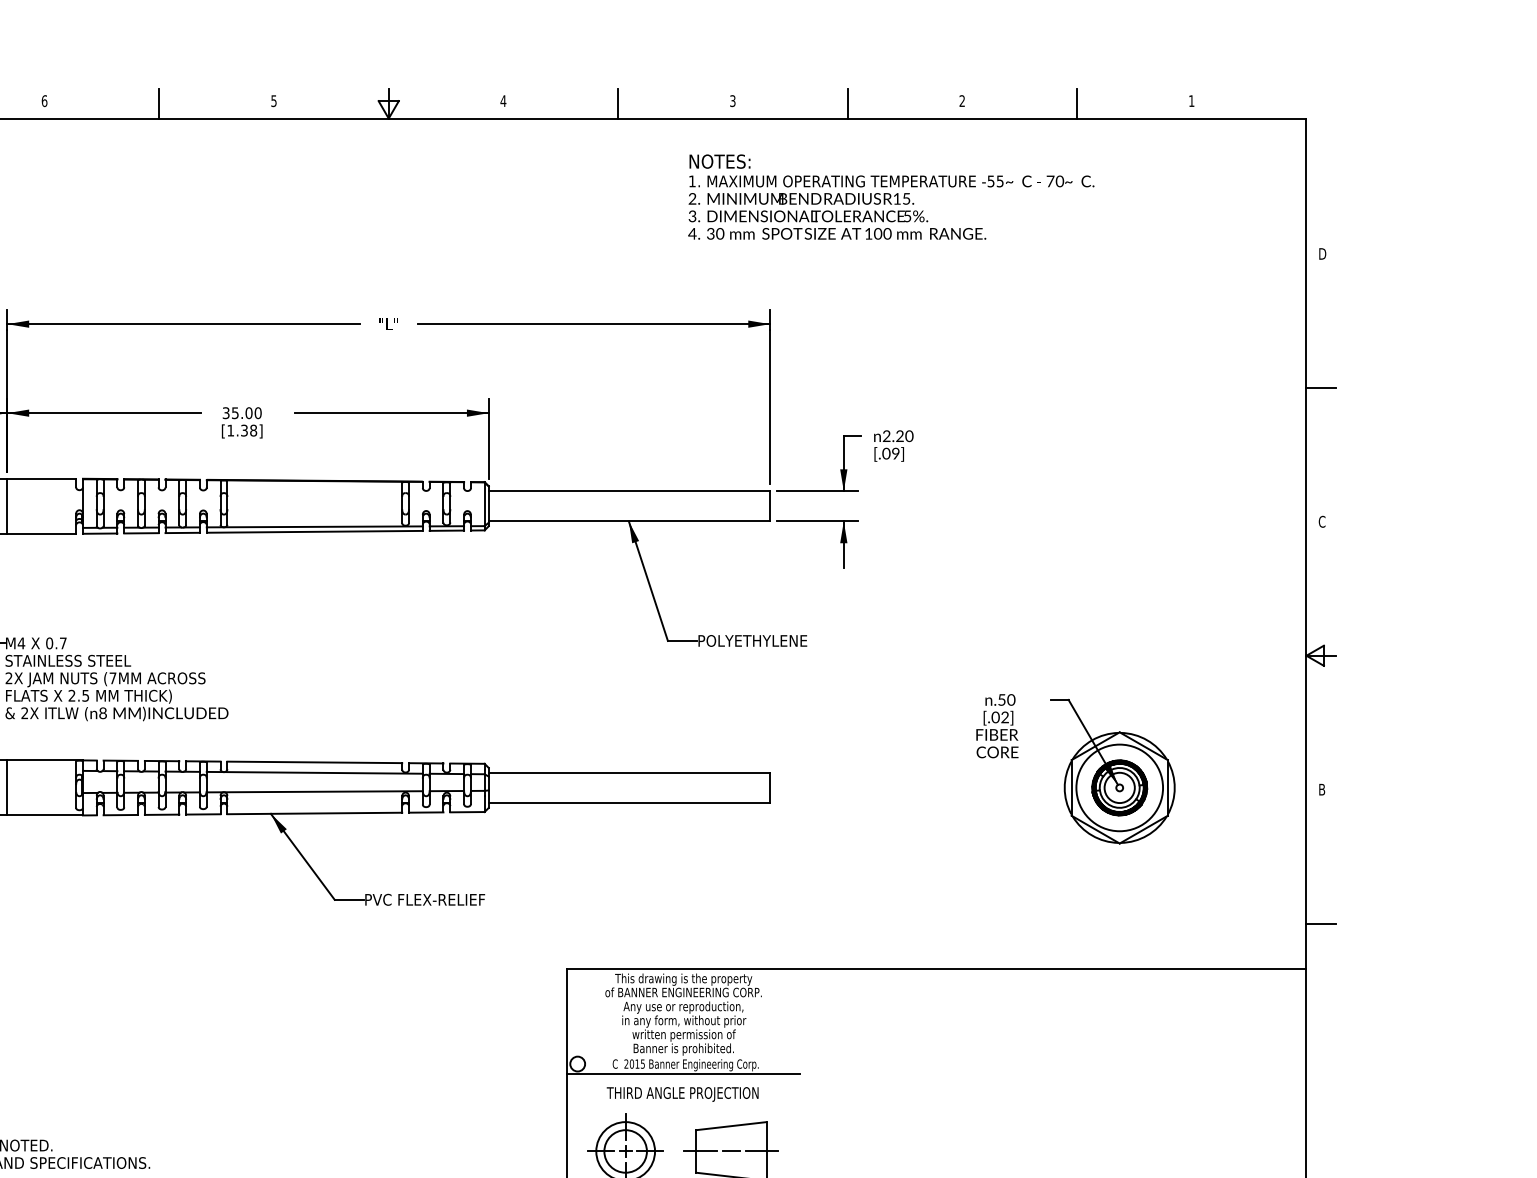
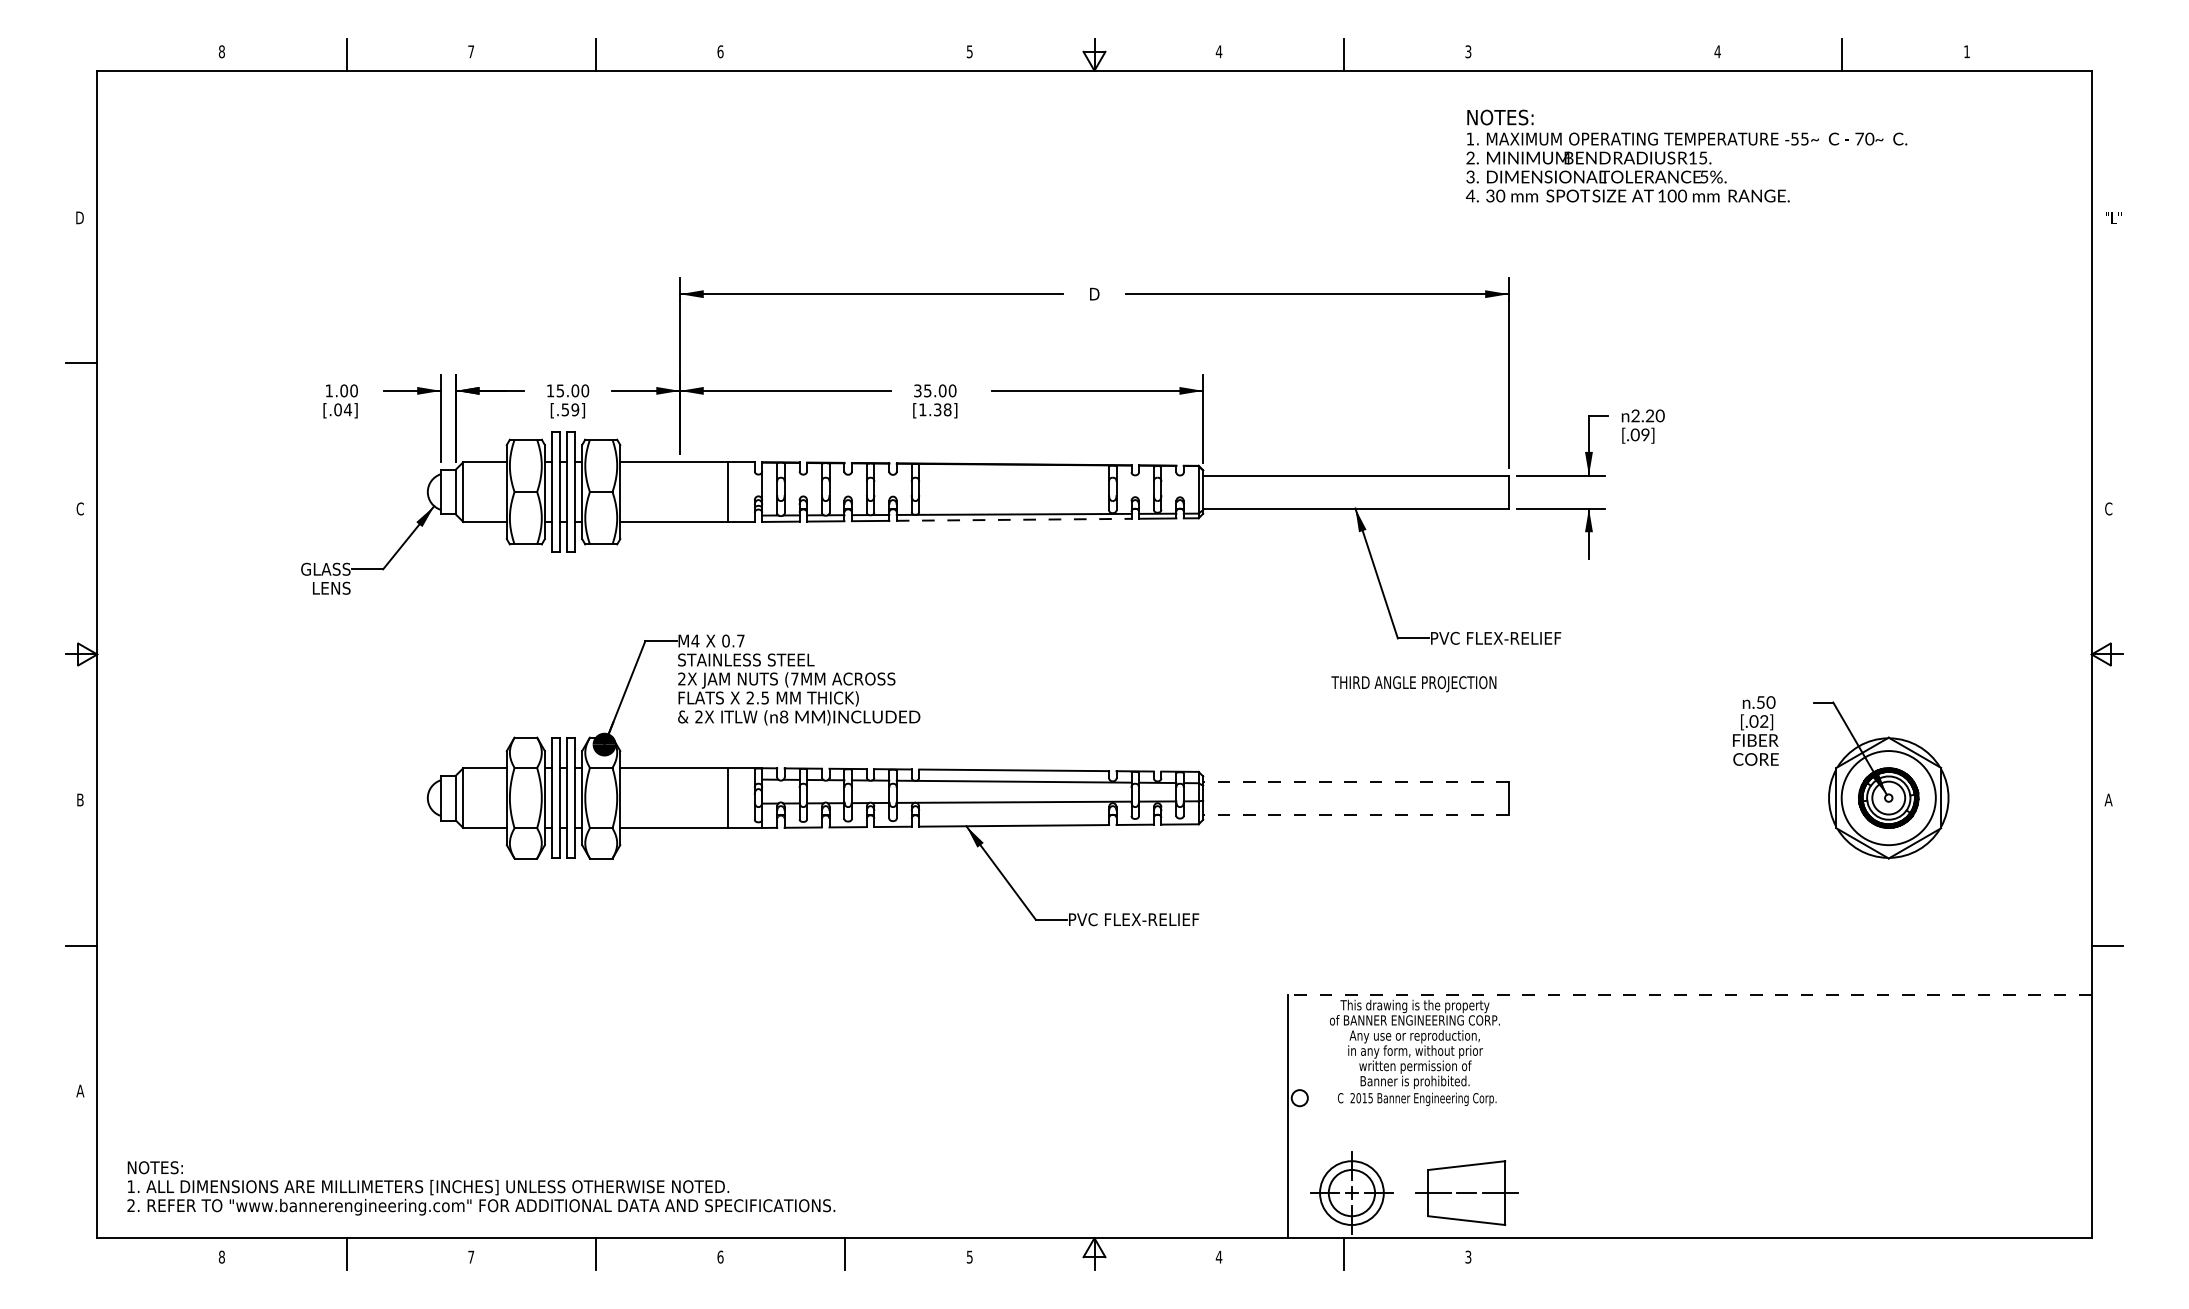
text: (962, 100) -> (1717, 51), 2 -> 4
line: (159, 103) -> (845, 54), removed
line: (847, 103) -> (1593, 54), removed
text: (891, 196) -> (1686, 155), moved
text: (1326, 253) -> (2113, 217), D -> "L"
text: (387, 323) -> (1093, 293), "L" -> D
line: (1321, 387) -> (2107, 363), removed
line: (7, 505) -> (728, 491), moved
line: (316, 531) -> (1015, 519), solid -> dashed
text: (762, 640) -> (1500, 637), POLYETHYLENE -> PVC FLEX-RELIEF
line: (629, 772) -> (1356, 781), solid -> dashed
line: (7, 787) -> (728, 797), moved
text: (1321, 789) -> (2108, 799), B -> A
line: (629, 803) -> (1356, 814), solid -> dashed
line: (936, 969) -> (1689, 995), solid -> dashed
line: (683, 1074) -> (1414, 1109), removed
text: (682, 1094) -> (1413, 684), moved

